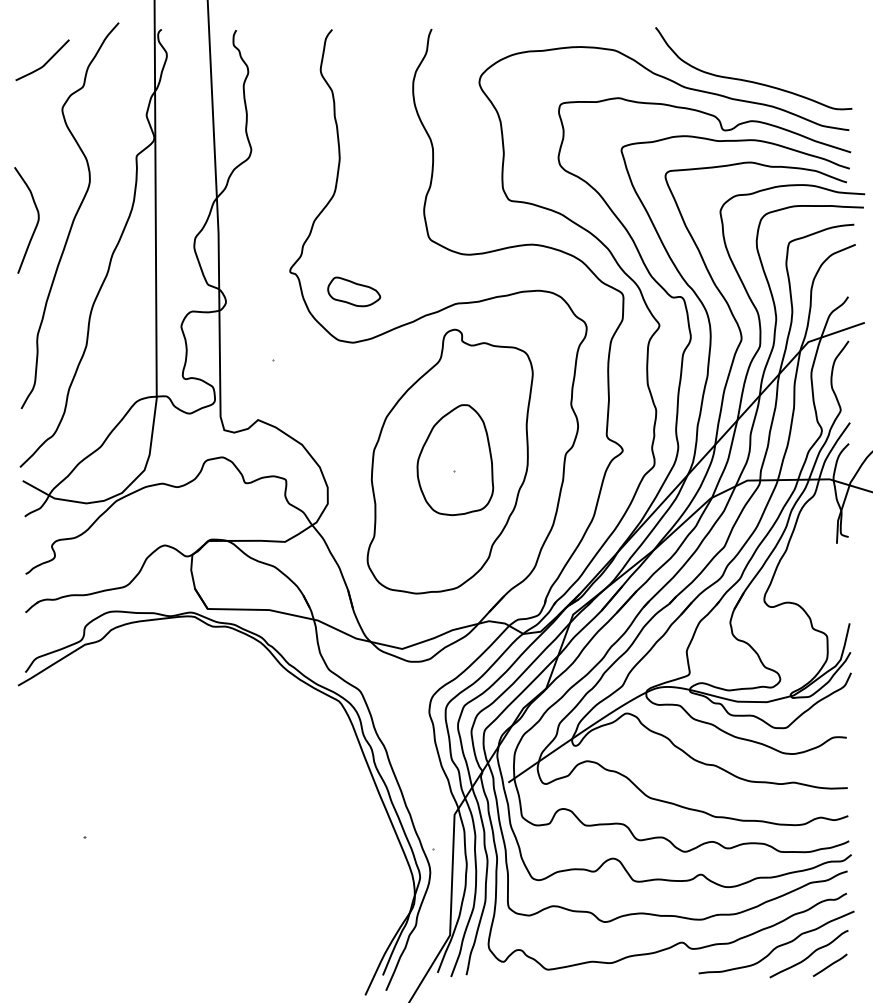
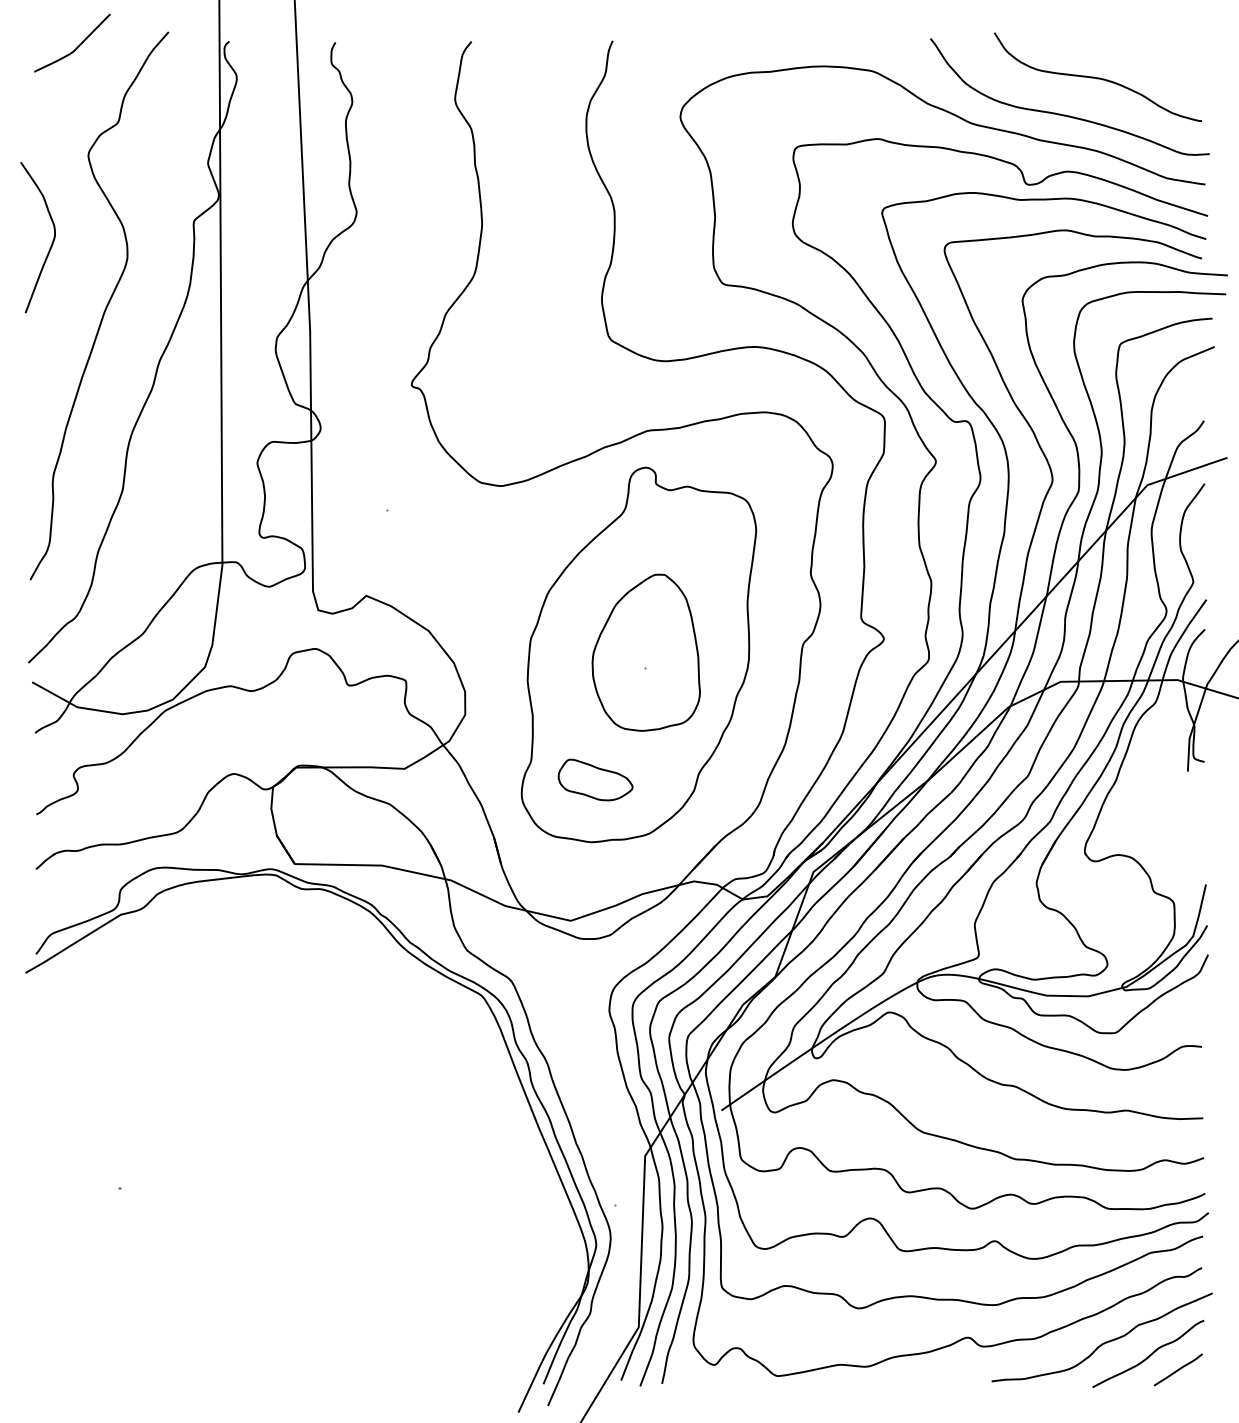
curve: (773, 54) -> (1097, 77), added
line: (46, 62) -> (77, 46), moved
curve: (36, 224) -> (51, 243), moved
part: (354, 291) -> (595, 779), moved

